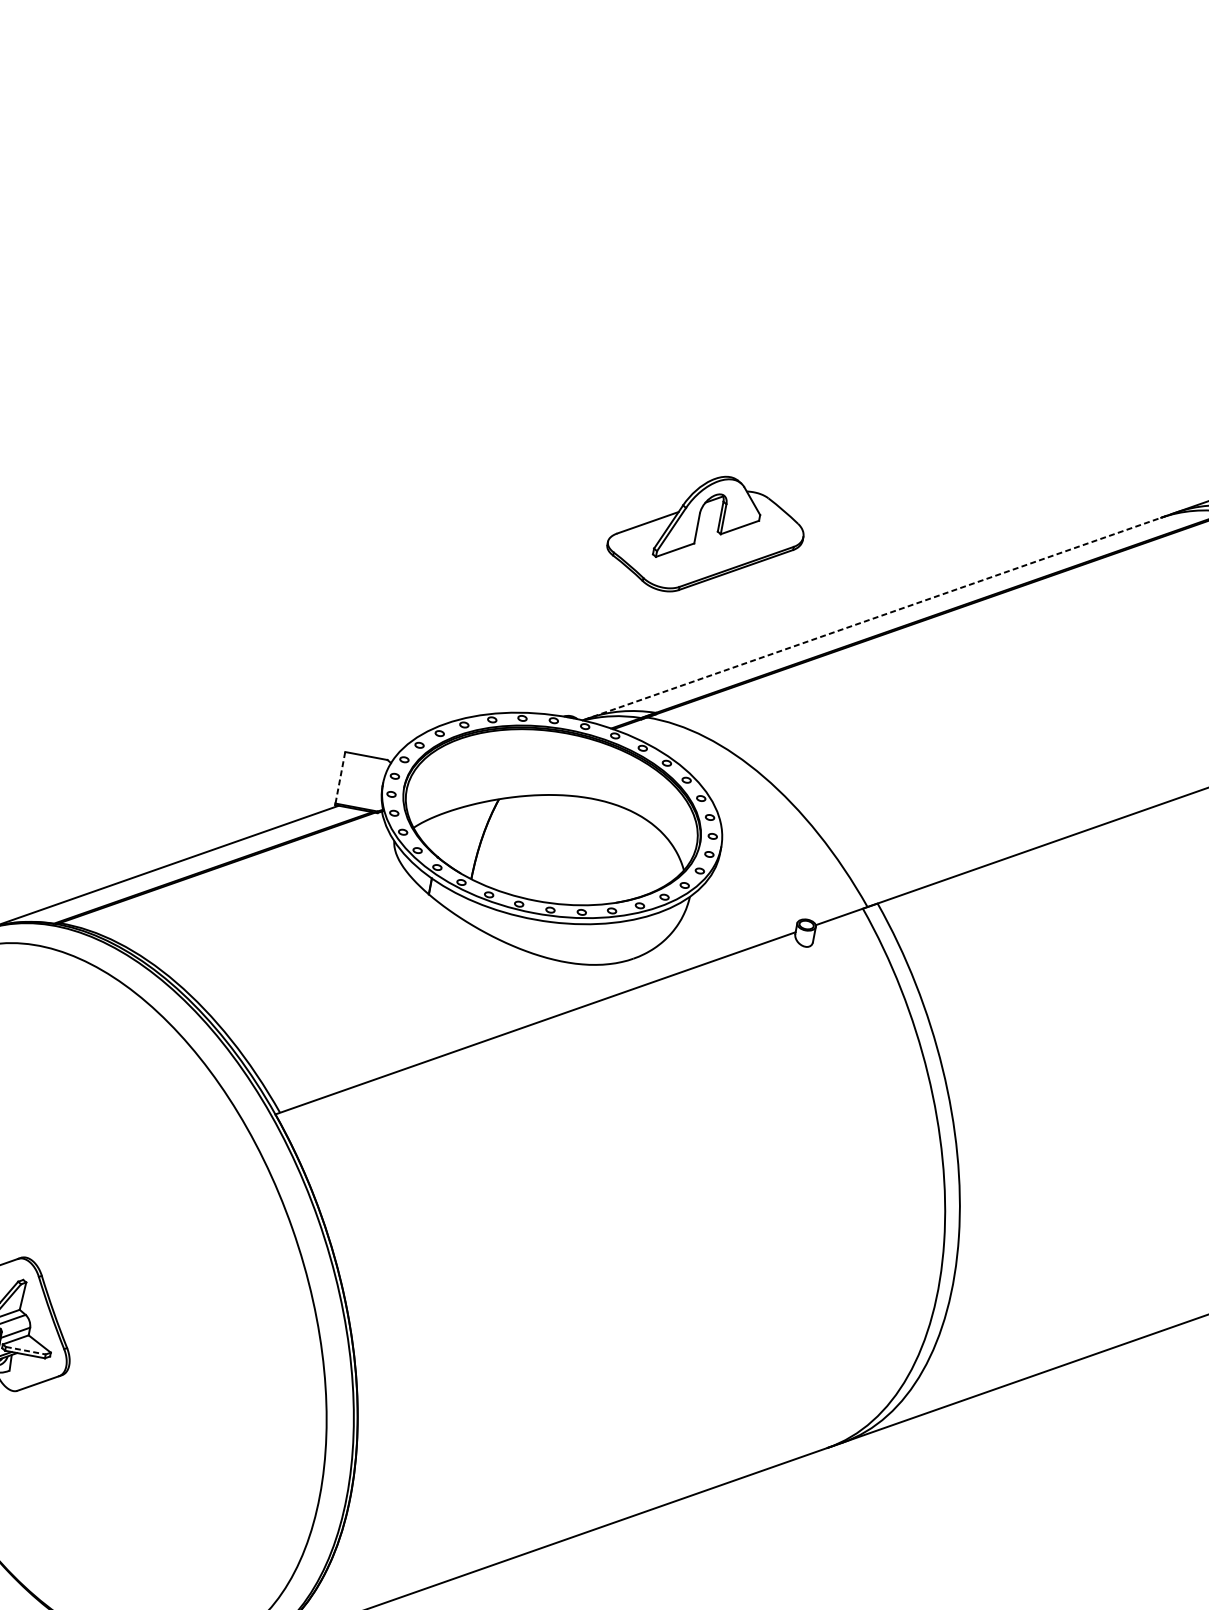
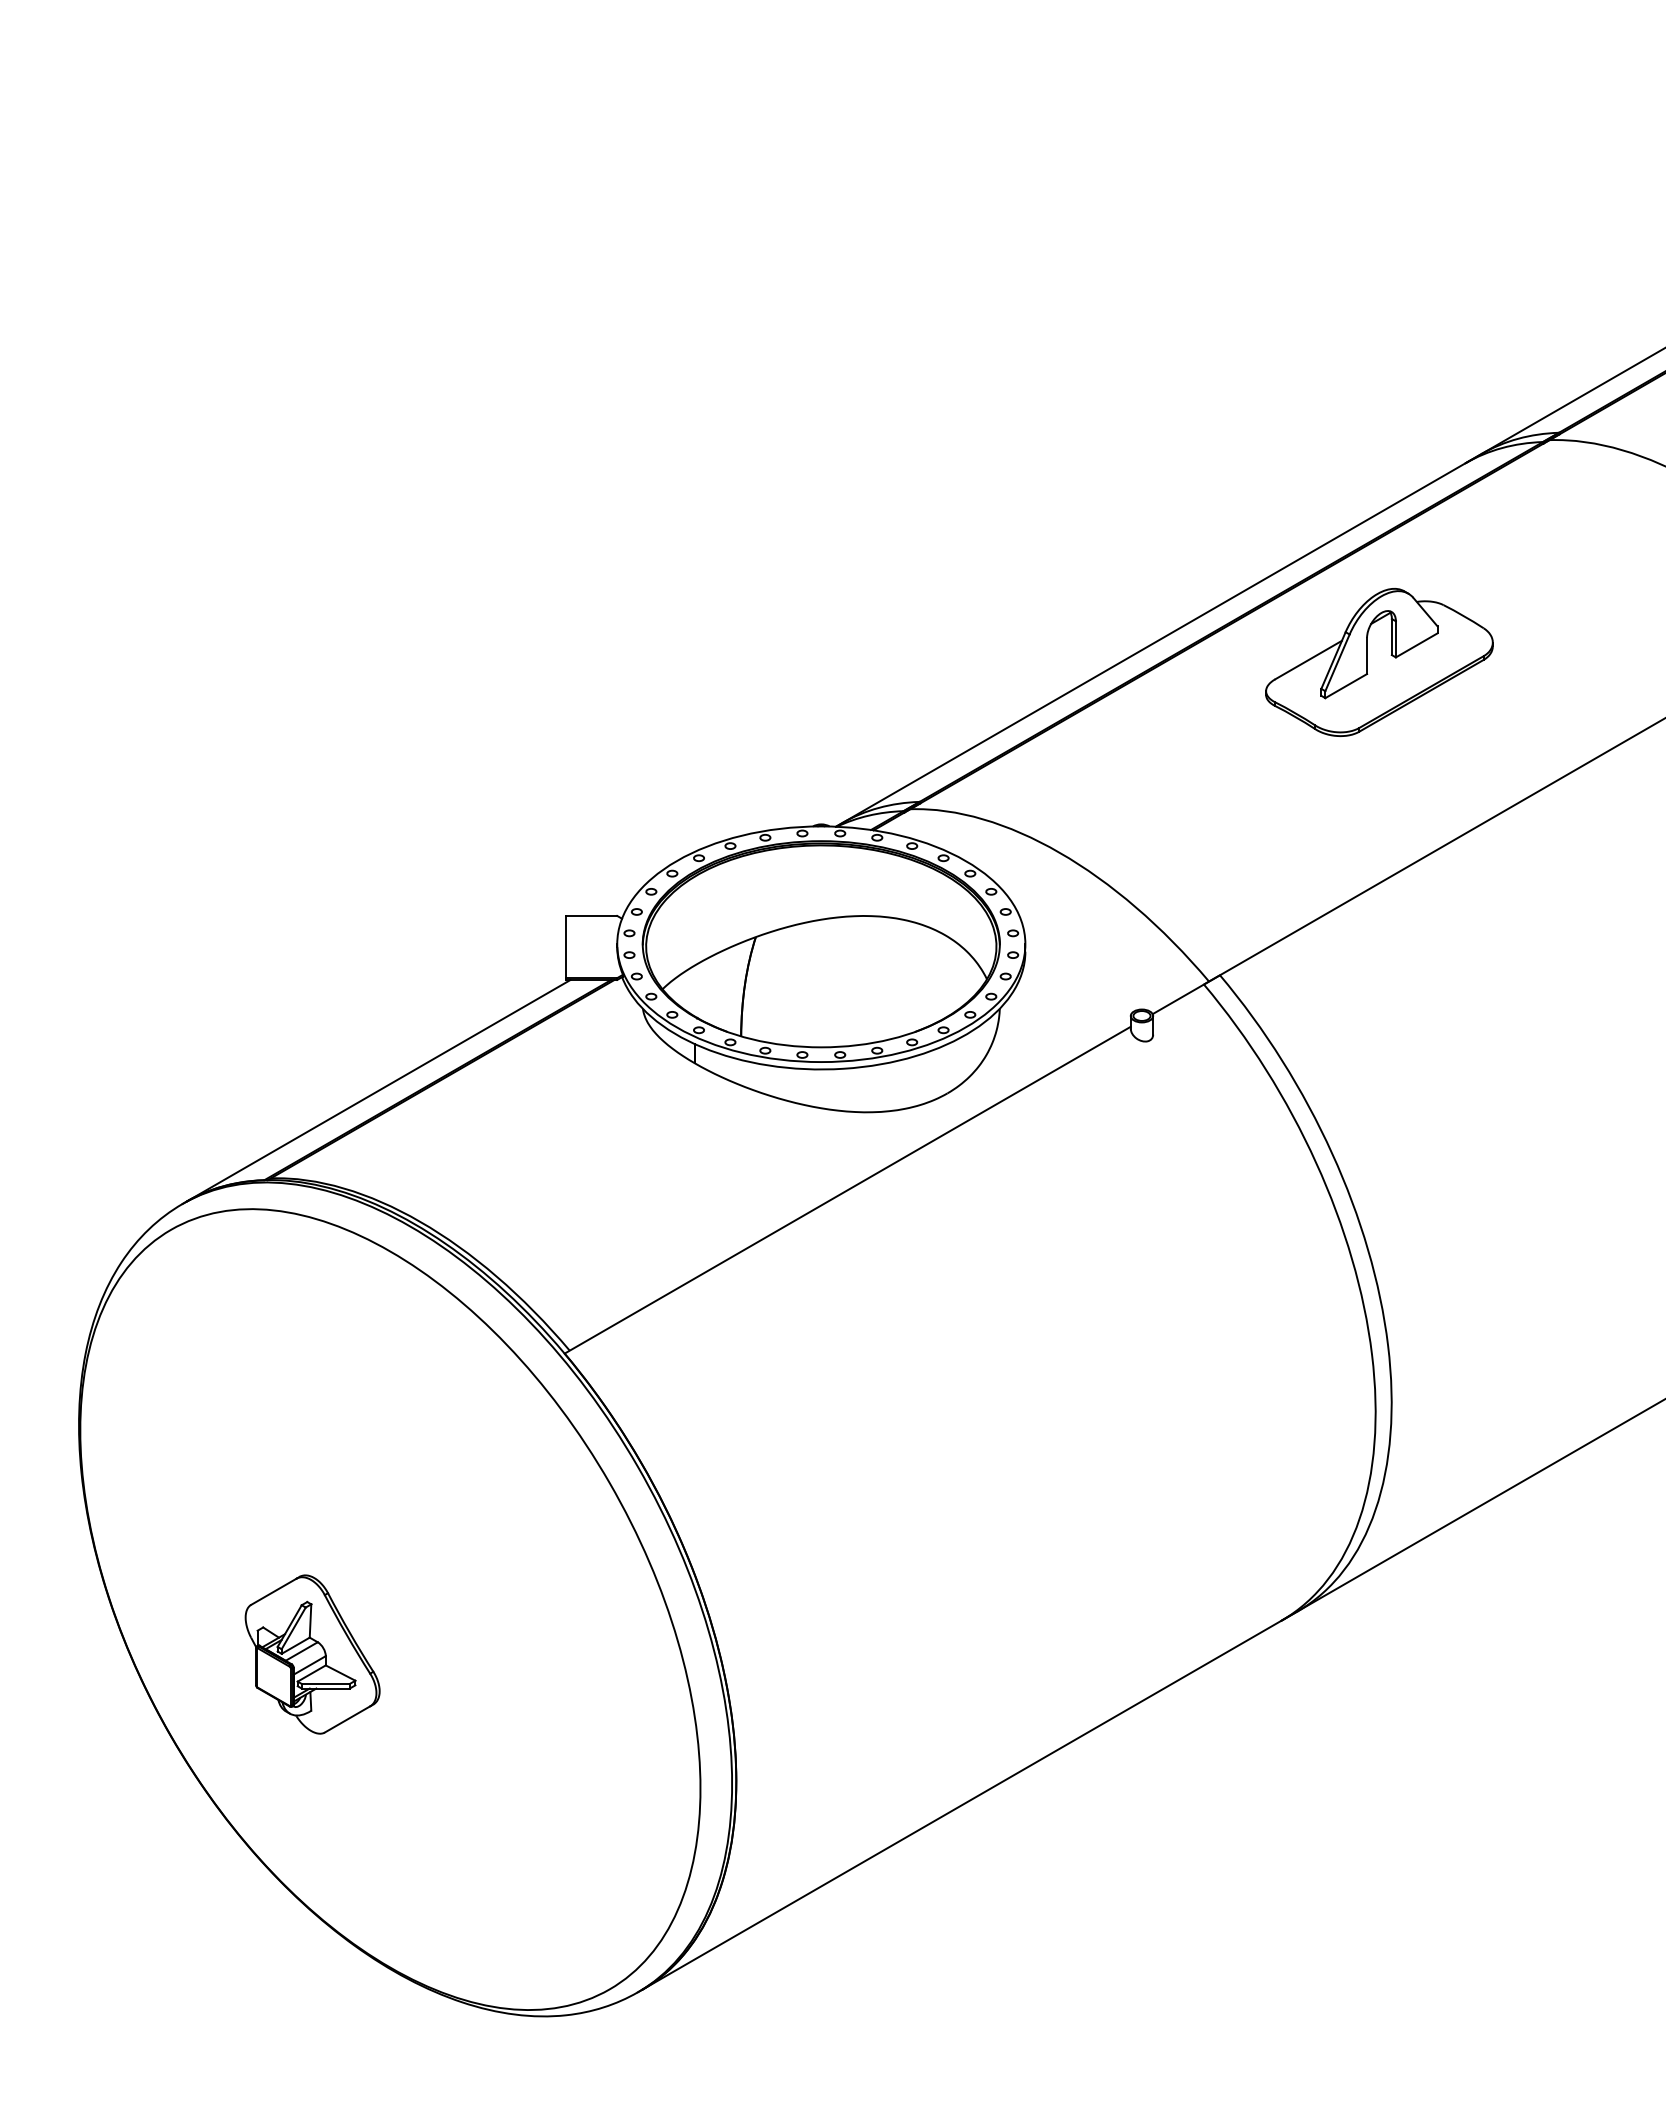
part: (706, 535) -> (1379, 662), moved
line: (879, 616) -> (1158, 640), dashed -> solid
line: (340, 777) -> (566, 946), dashed -> solid
line: (26, 1350) -> (326, 1683), dashed -> solid

